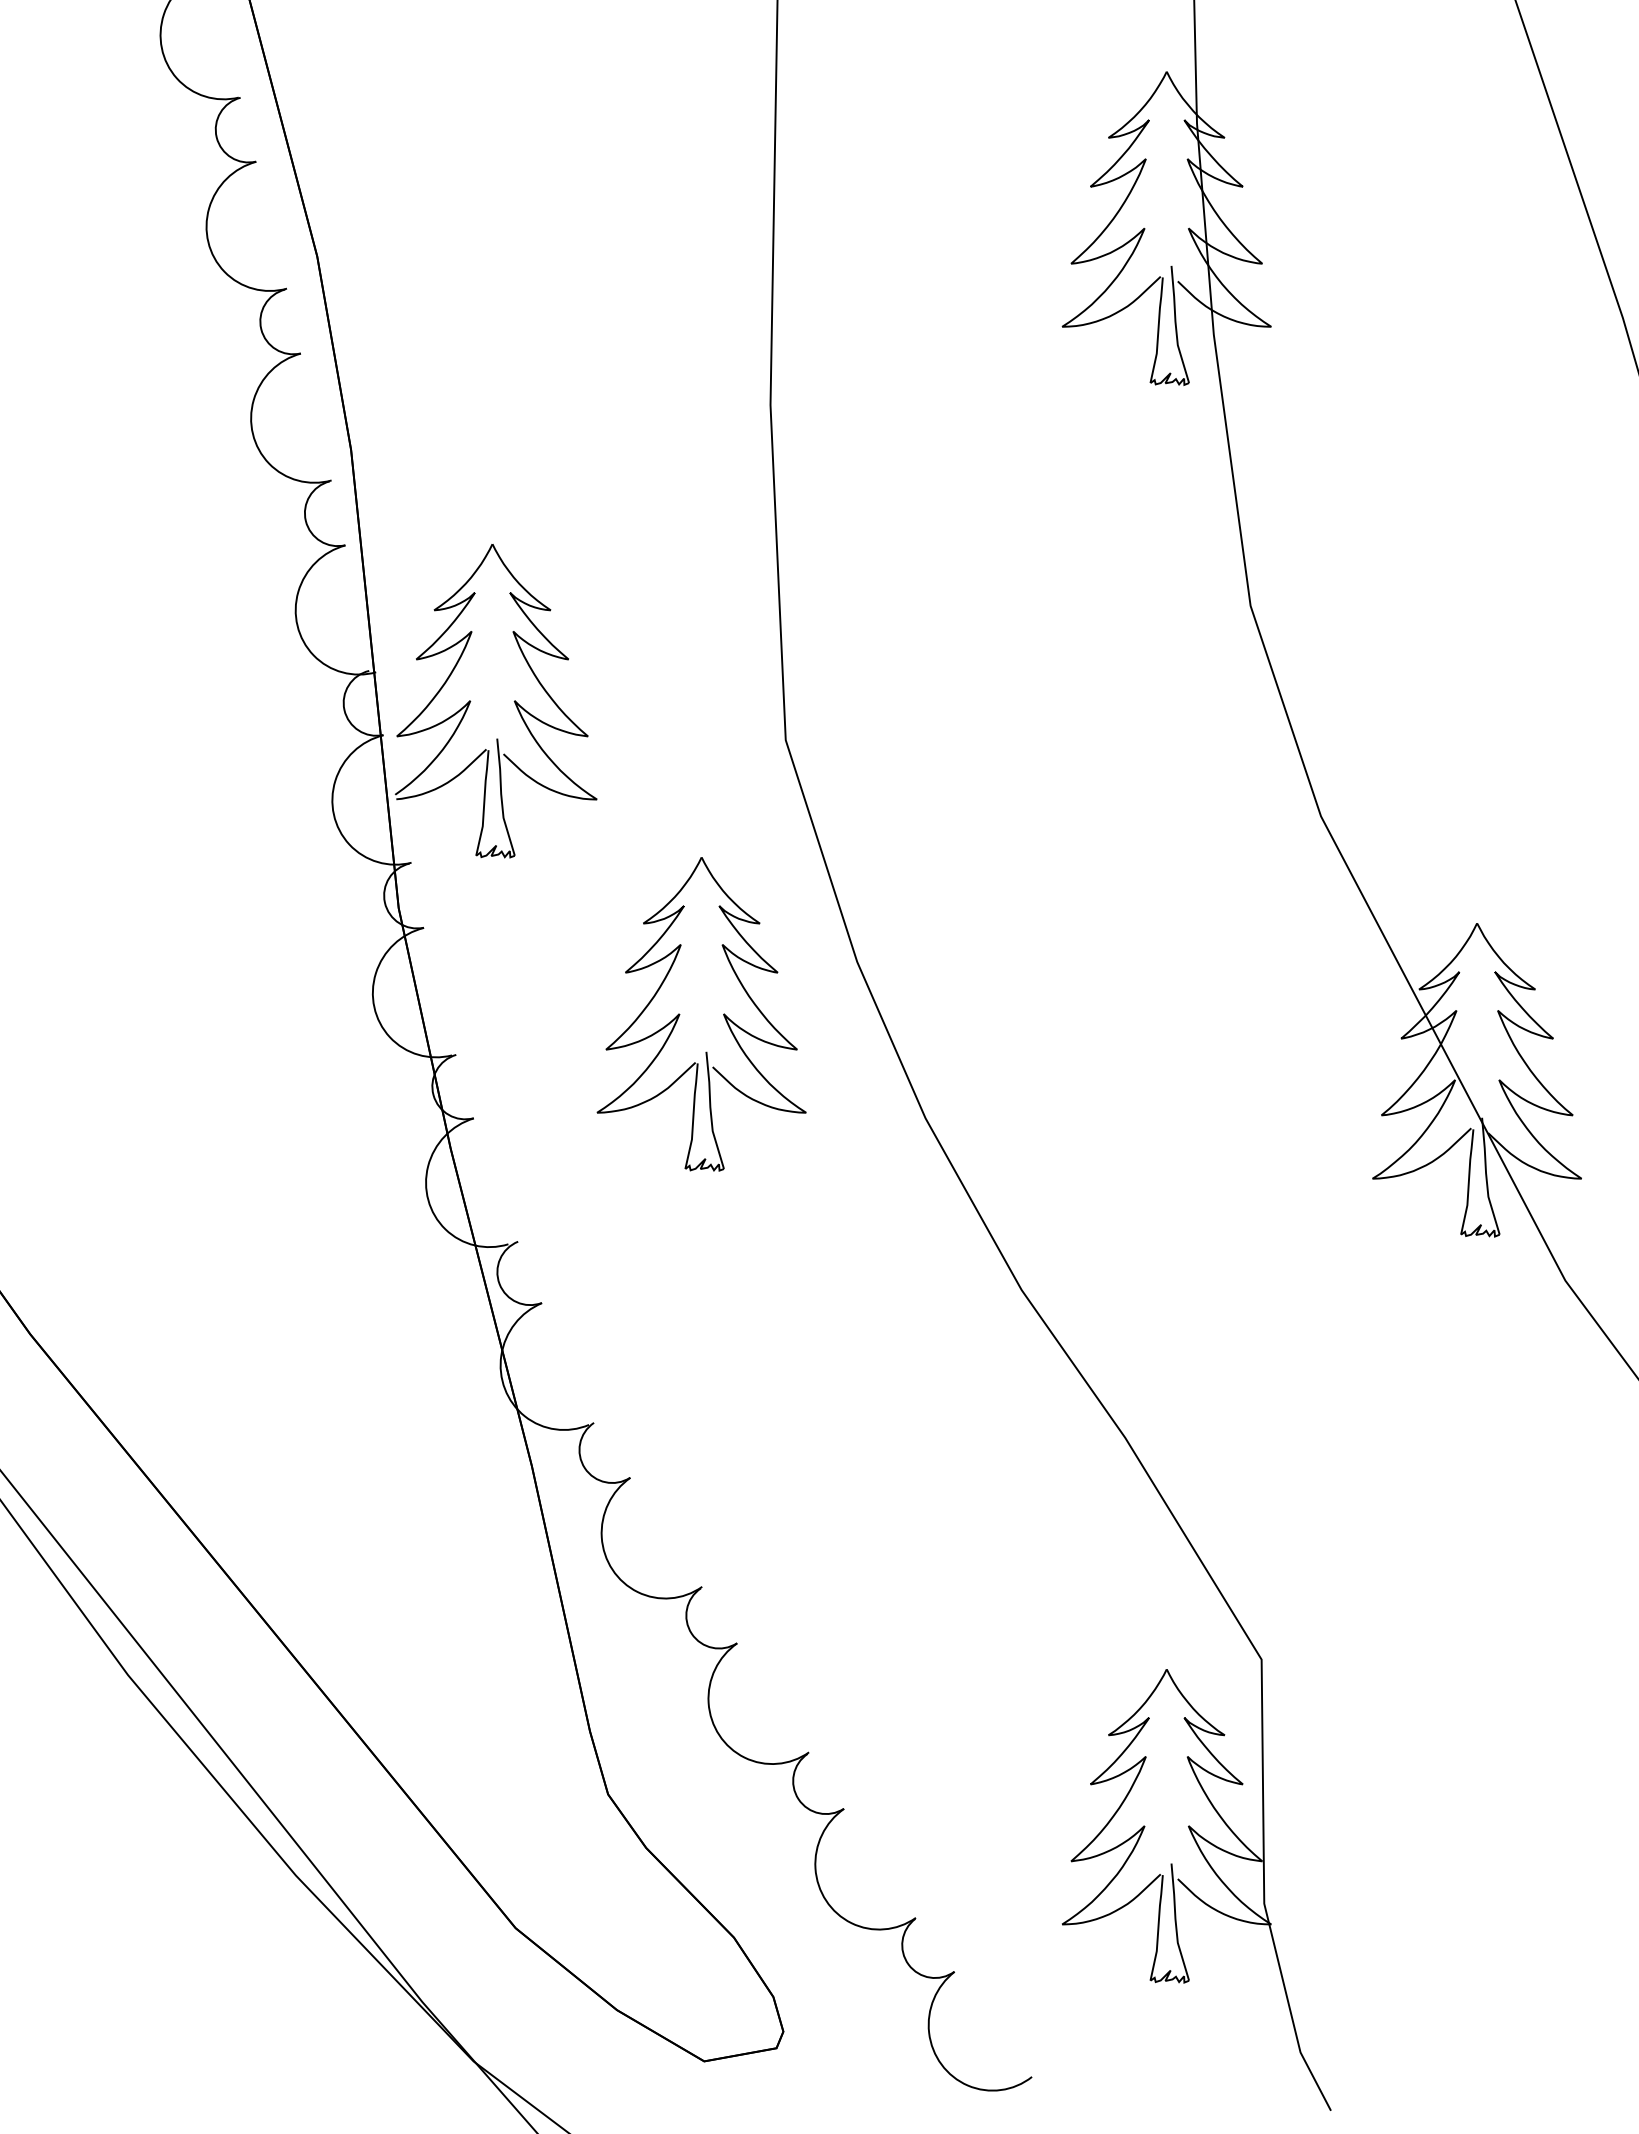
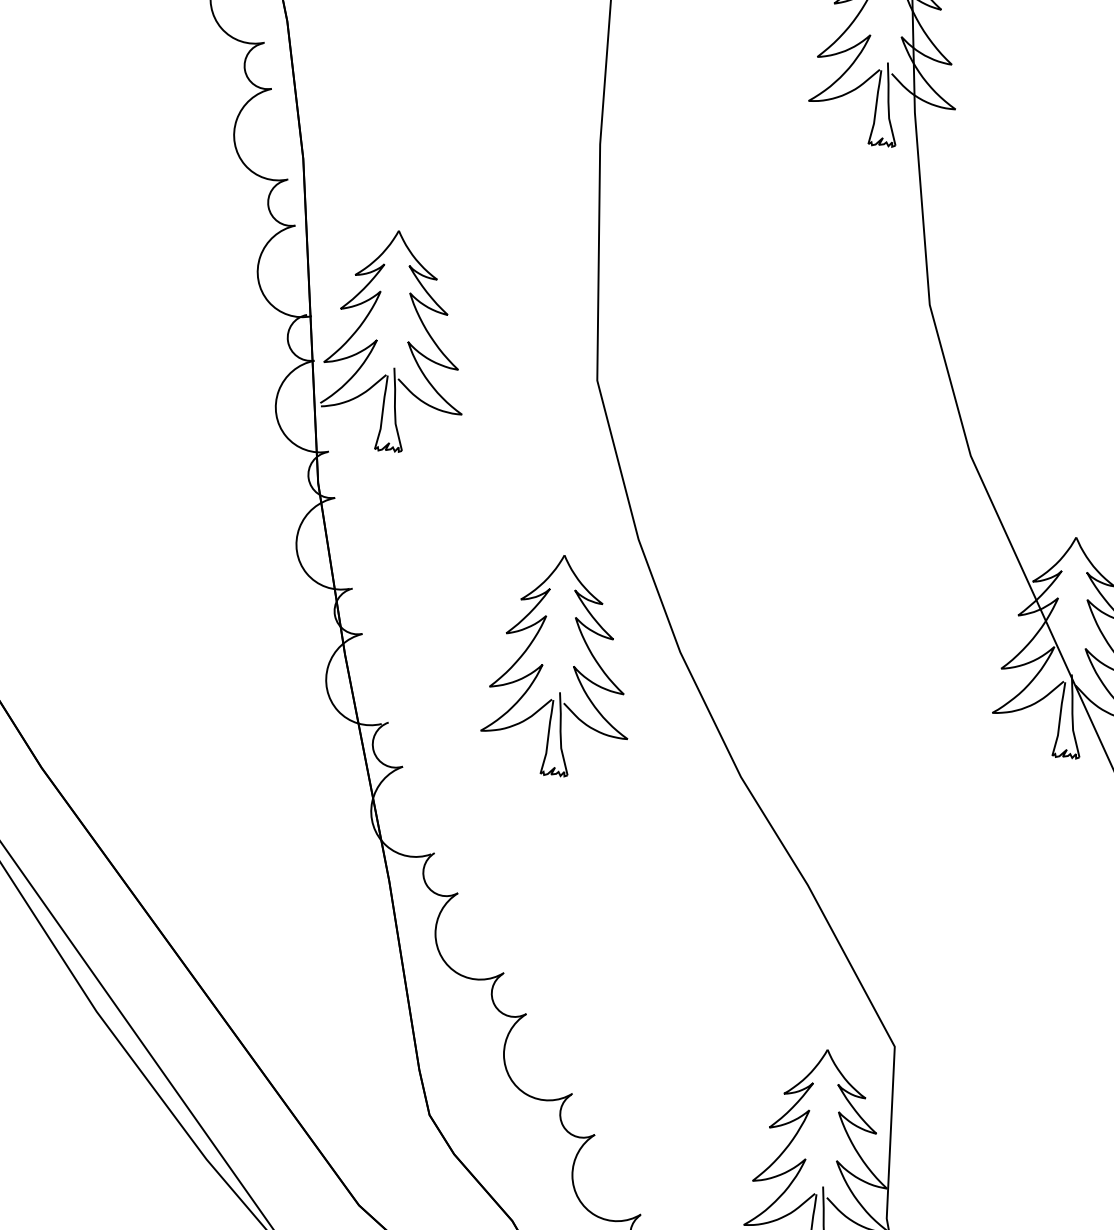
part: (680, 1014) -> (543, 664), moved

